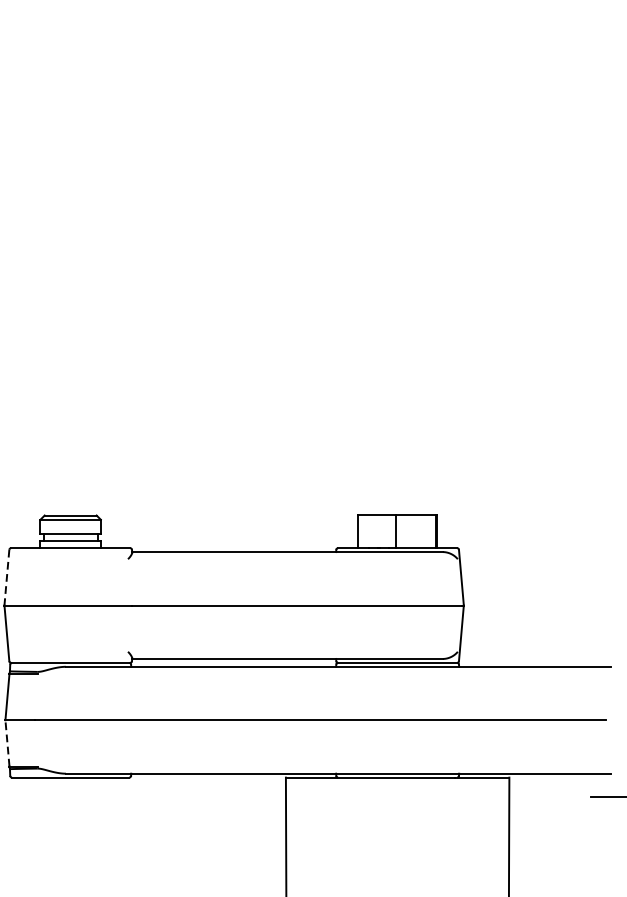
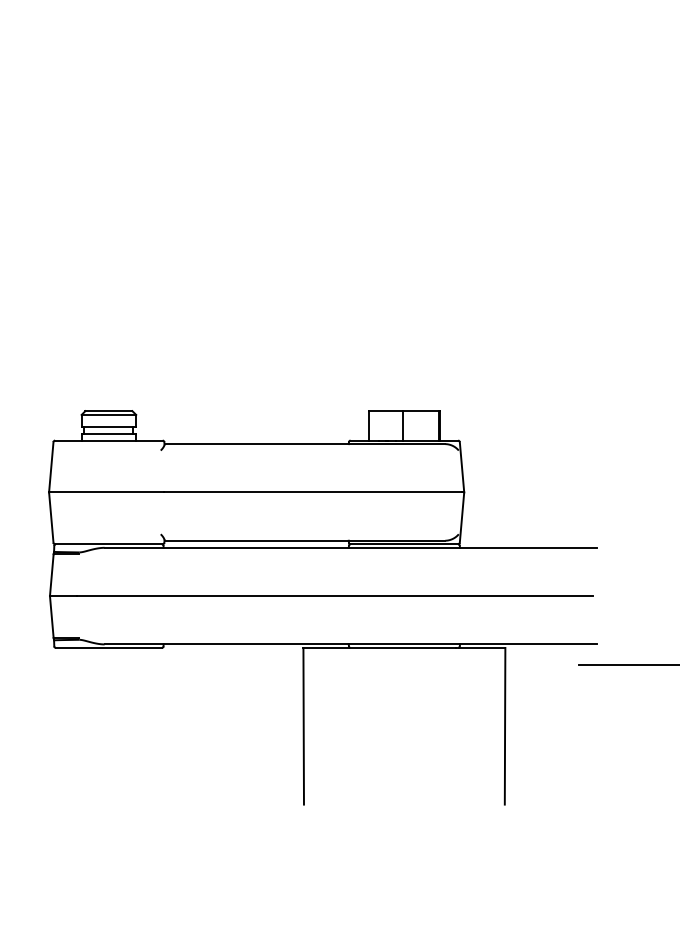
line: (7, 577) -> (51, 467), dashed -> solid
line: (7, 743) -> (51, 617), dashed -> solid

